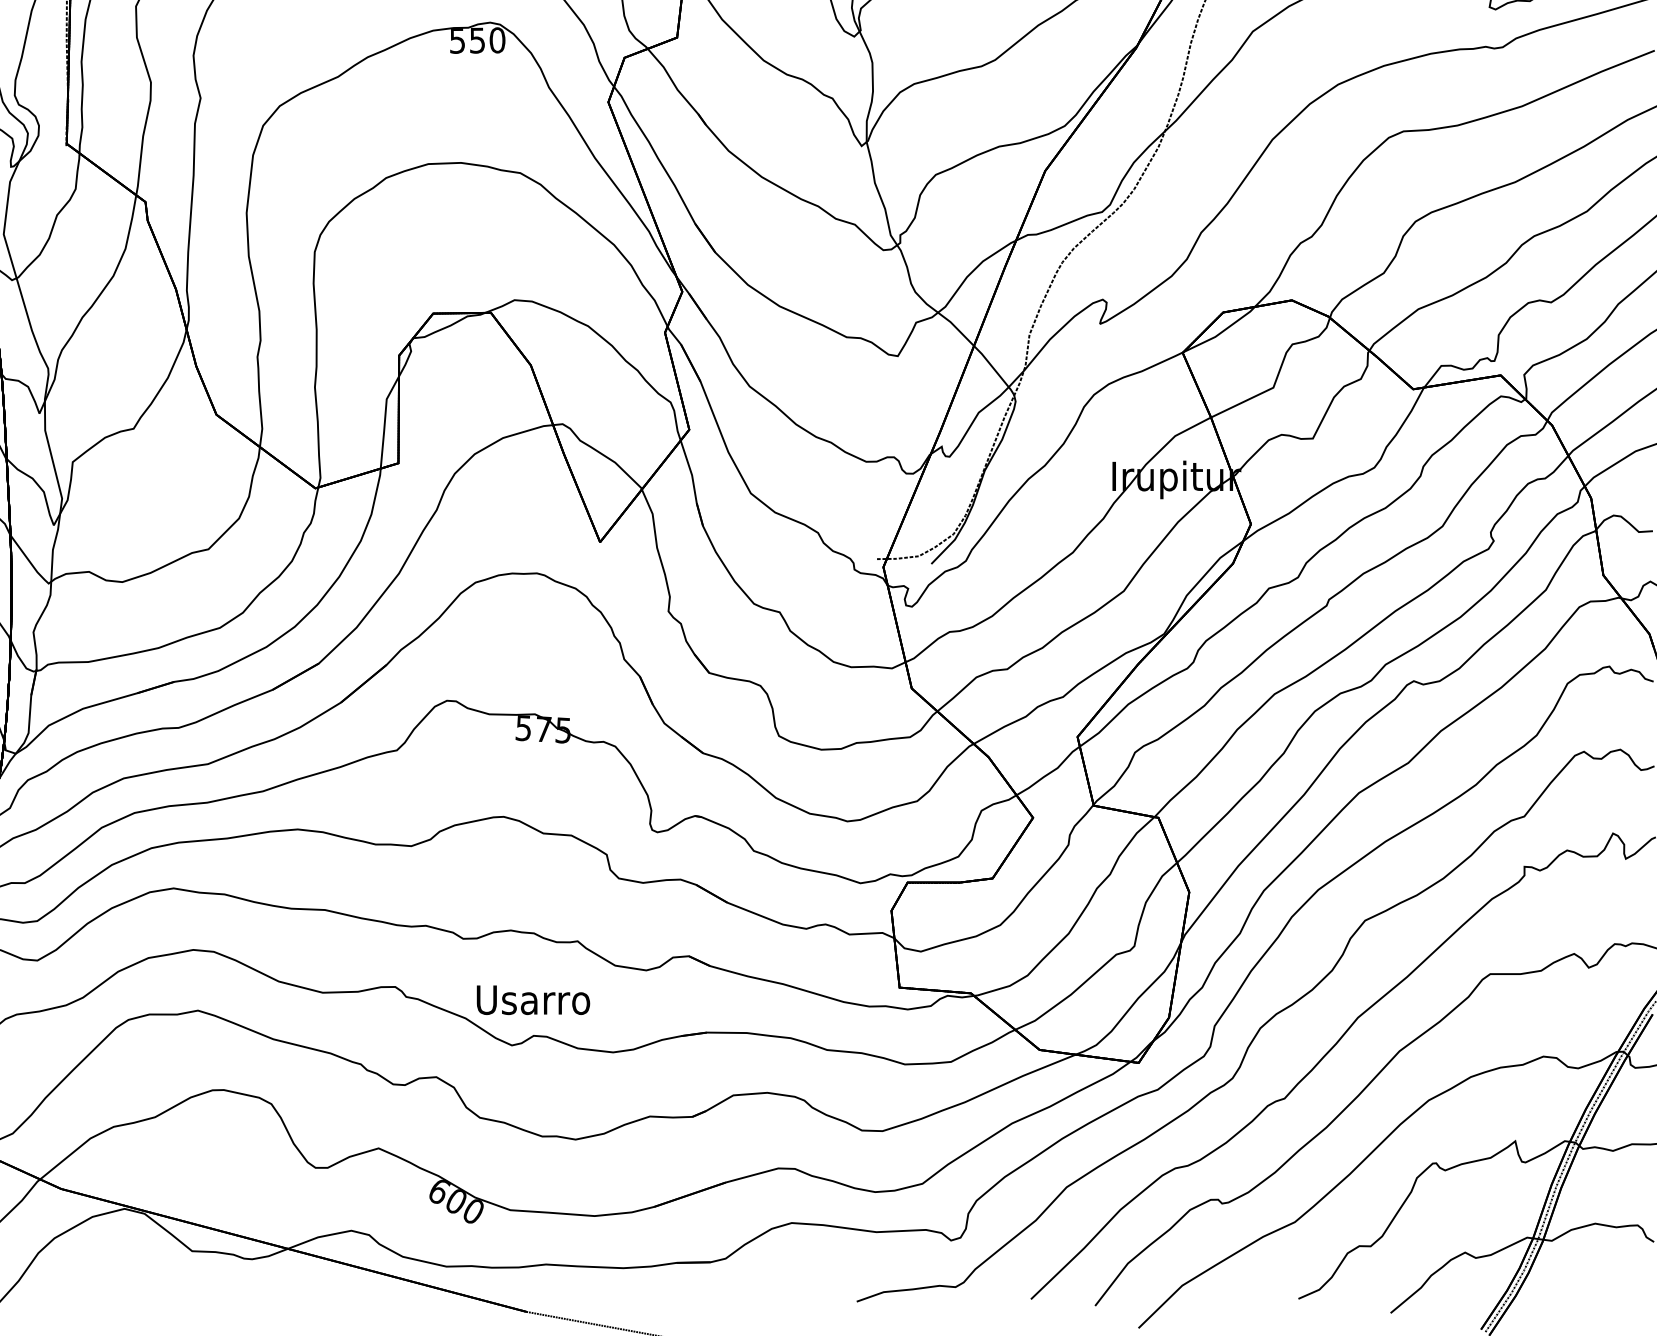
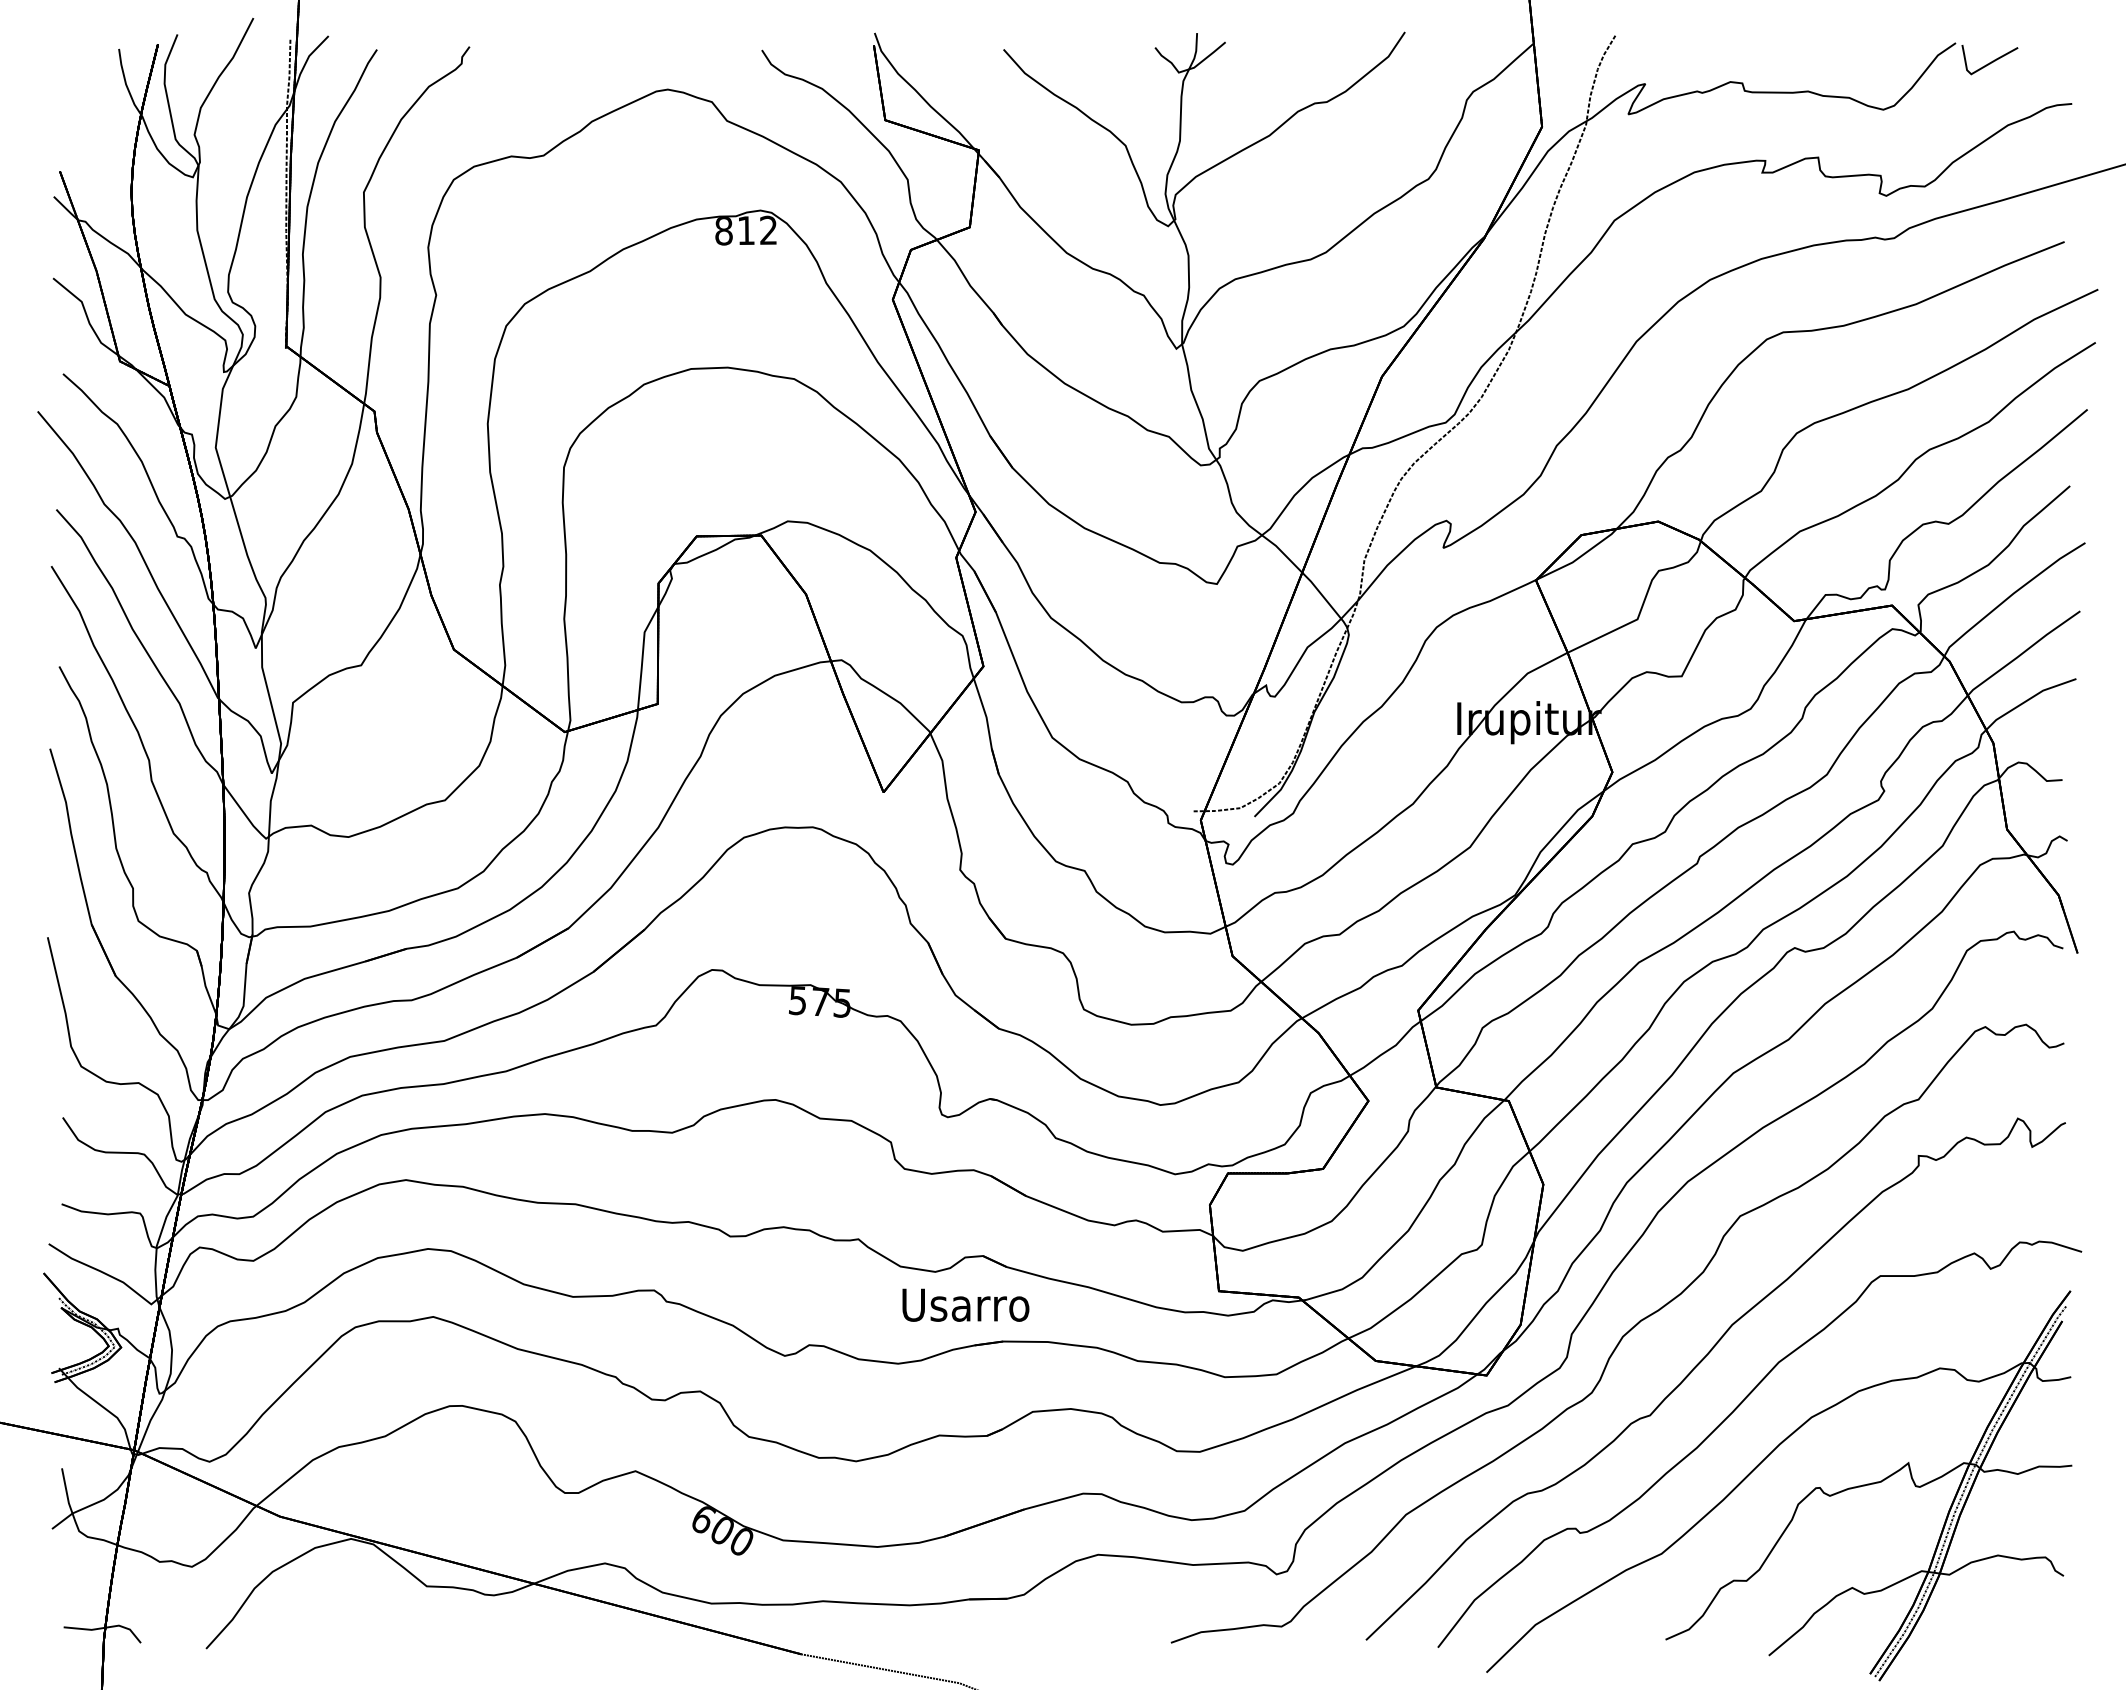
text: (477, 40) -> (746, 230), 550 -> 812
text: (533, 999) -> (965, 1304), moved

